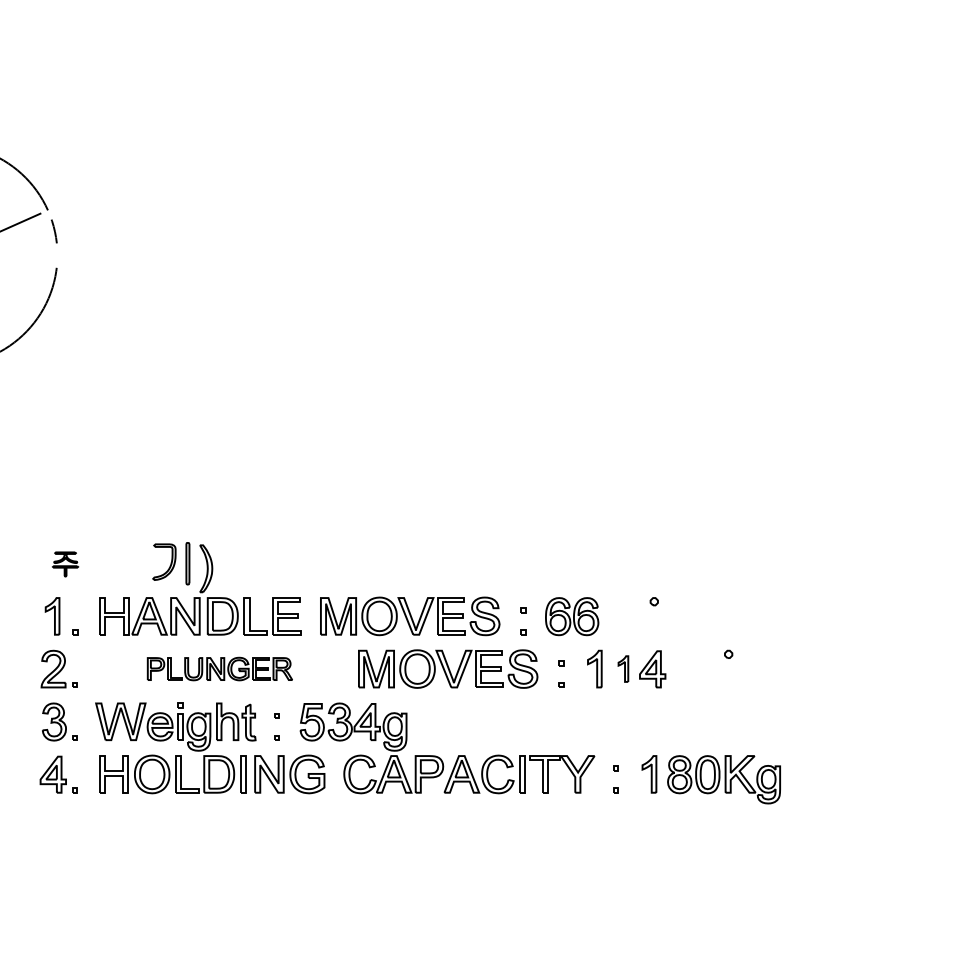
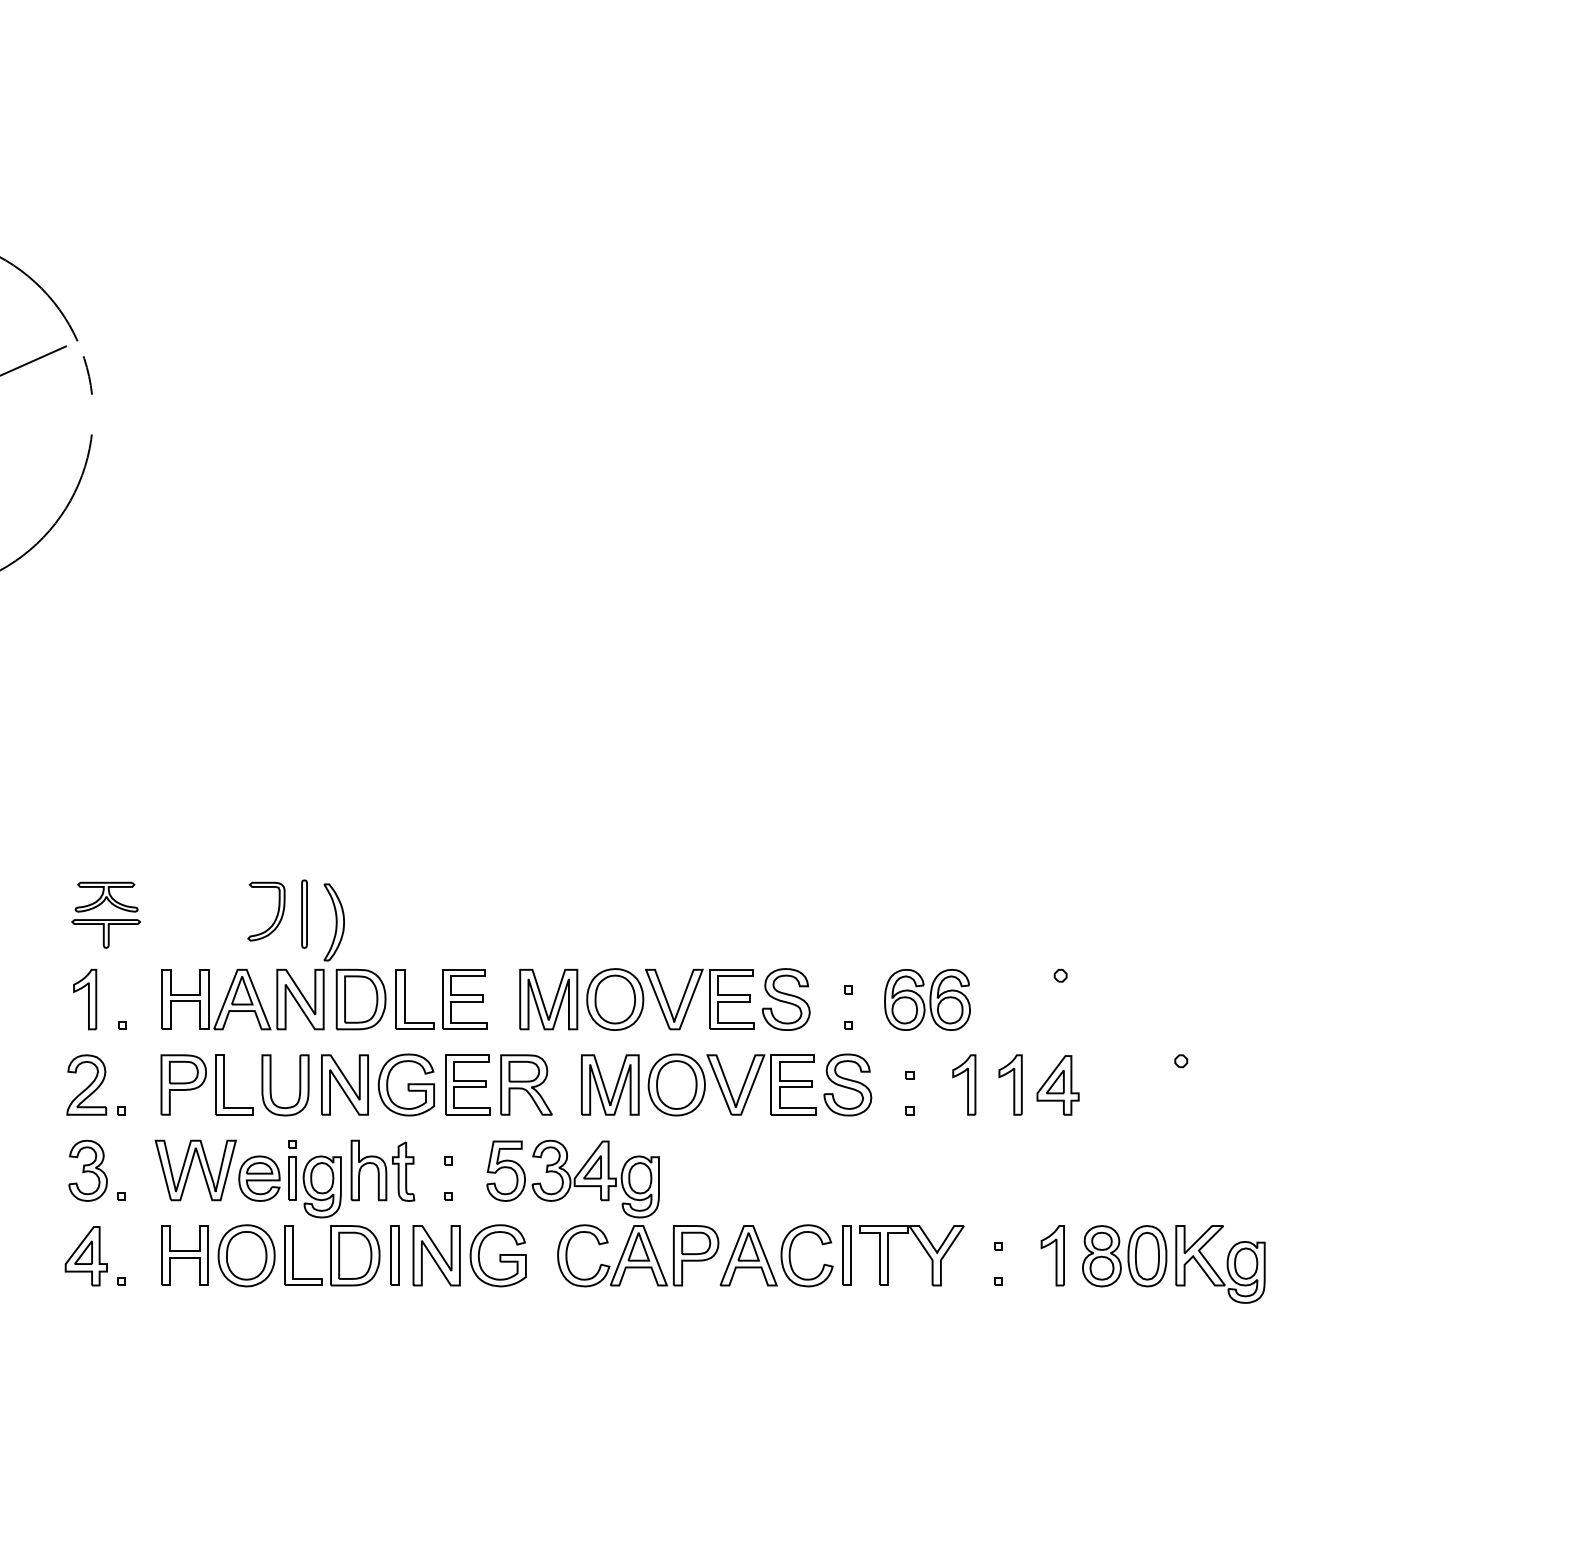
part: (65, 564) -> (106, 915), size x1.67
part: (219, 668) -> (355, 1084), size x1.67
part: (623, 668) -> (1010, 1084), size x1.43

